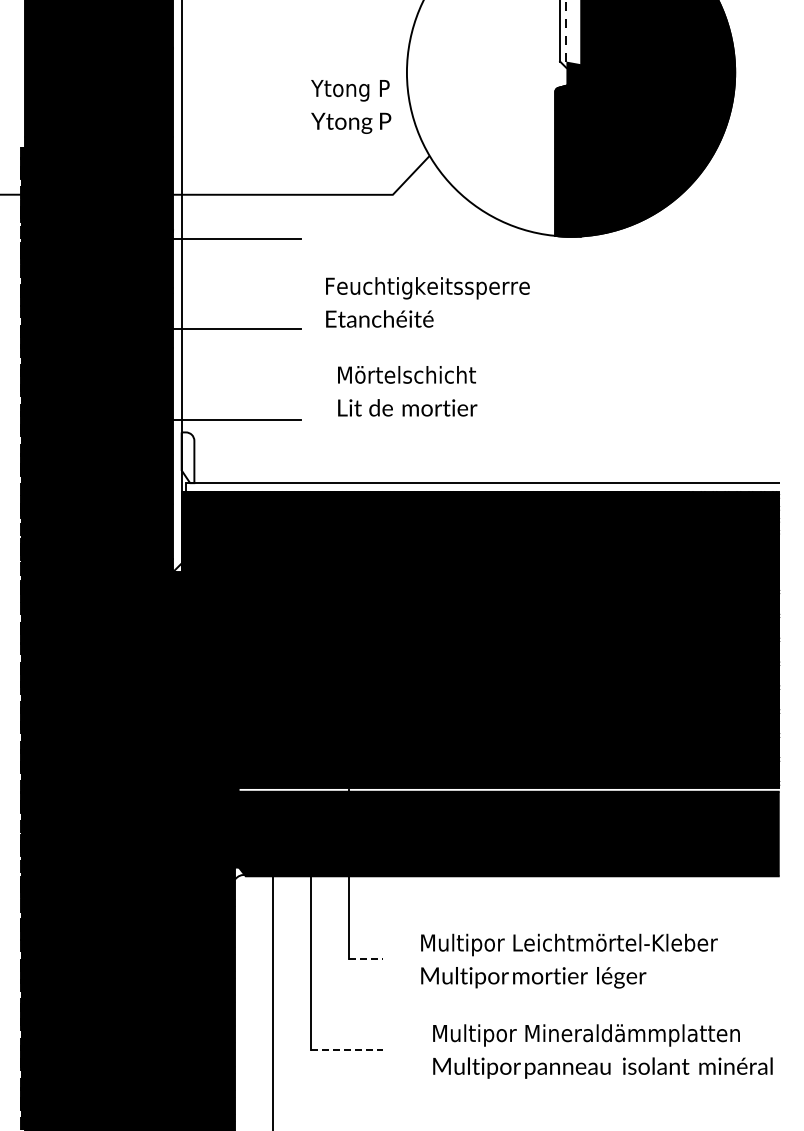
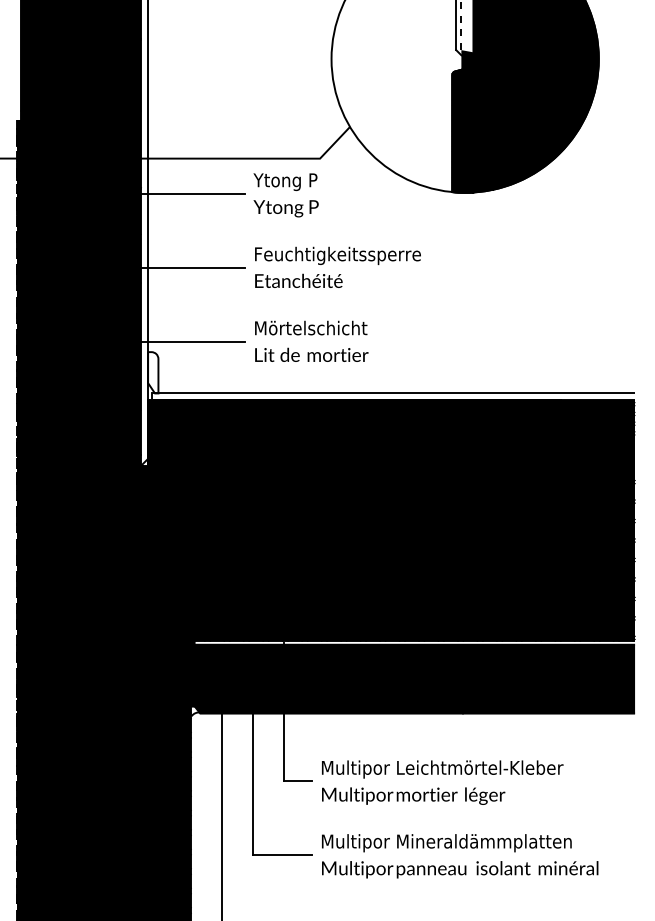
text: (351, 106) -> (286, 195), moved
text: (427, 302) -> (337, 267), moved
text: (407, 391) -> (311, 341), moved
line: (366, 959) -> (298, 781), dashed -> solid
text: (569, 960) -> (442, 782), moved
line: (346, 1049) -> (282, 854), dashed -> solid
text: (602, 1051) -> (459, 856), moved

